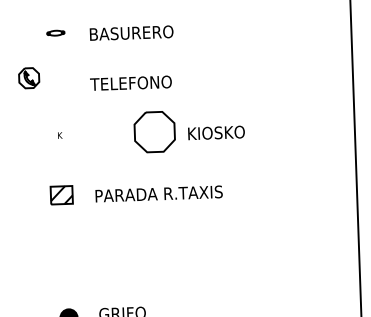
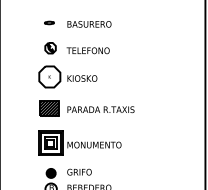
part: (29, 78) -> (50, 48), moved
part: (188, 130) -> (67, 76), moved
part: (61, 195) -> (49, 108), size x1.67
part: (120, 257) -> (79, 142), added

